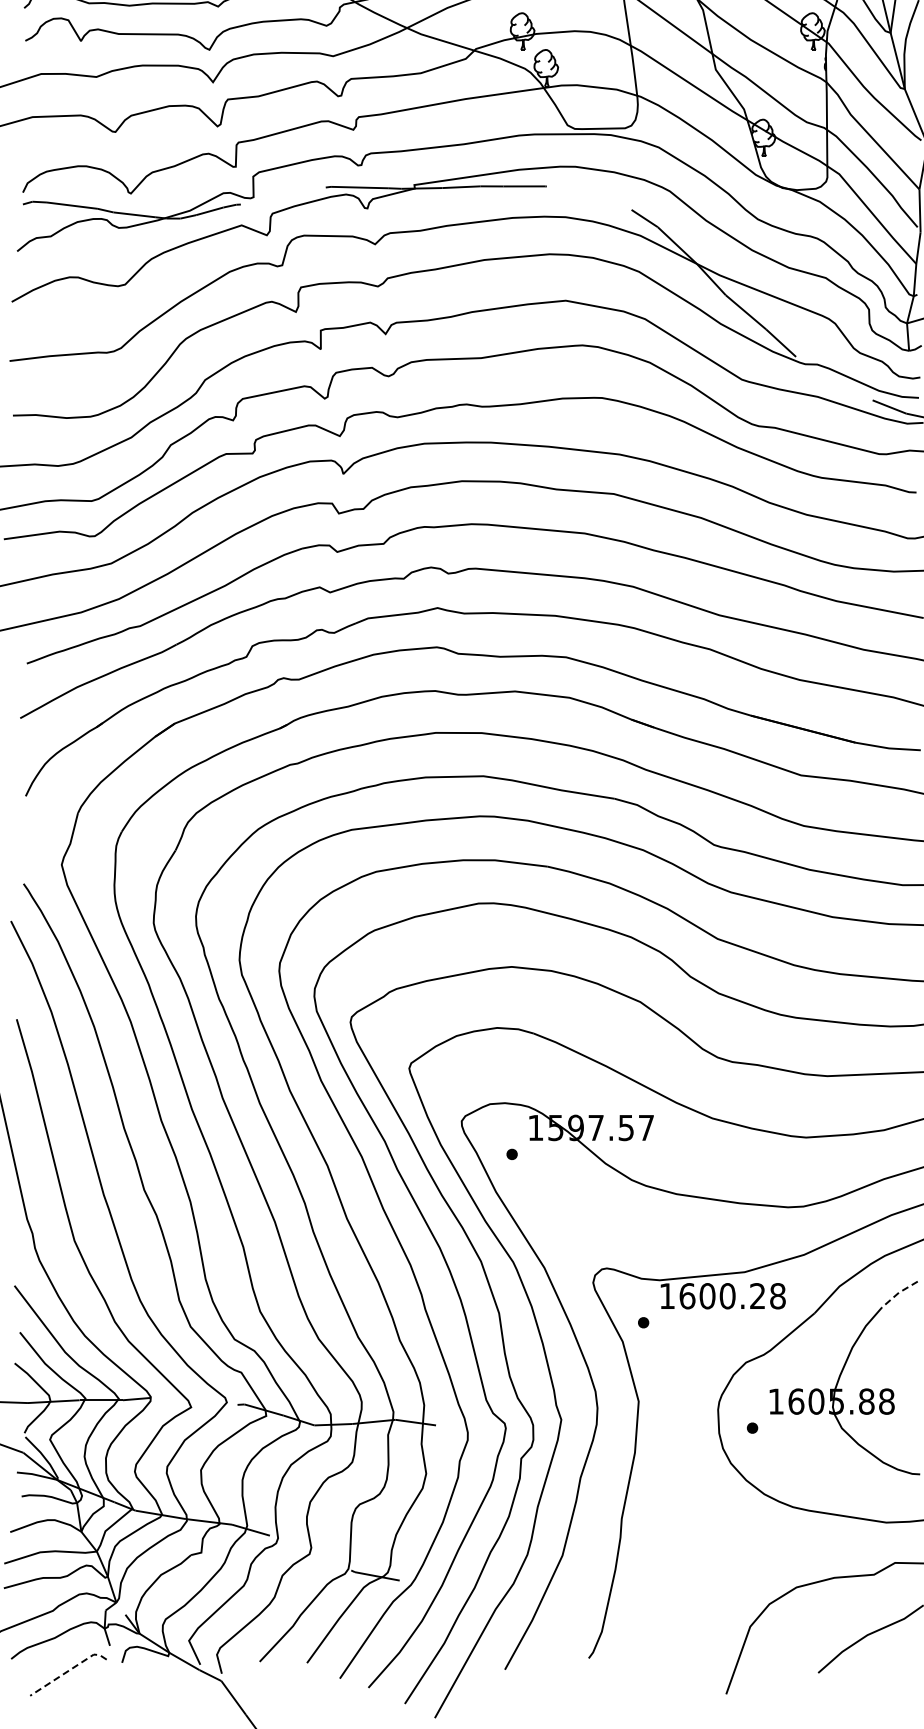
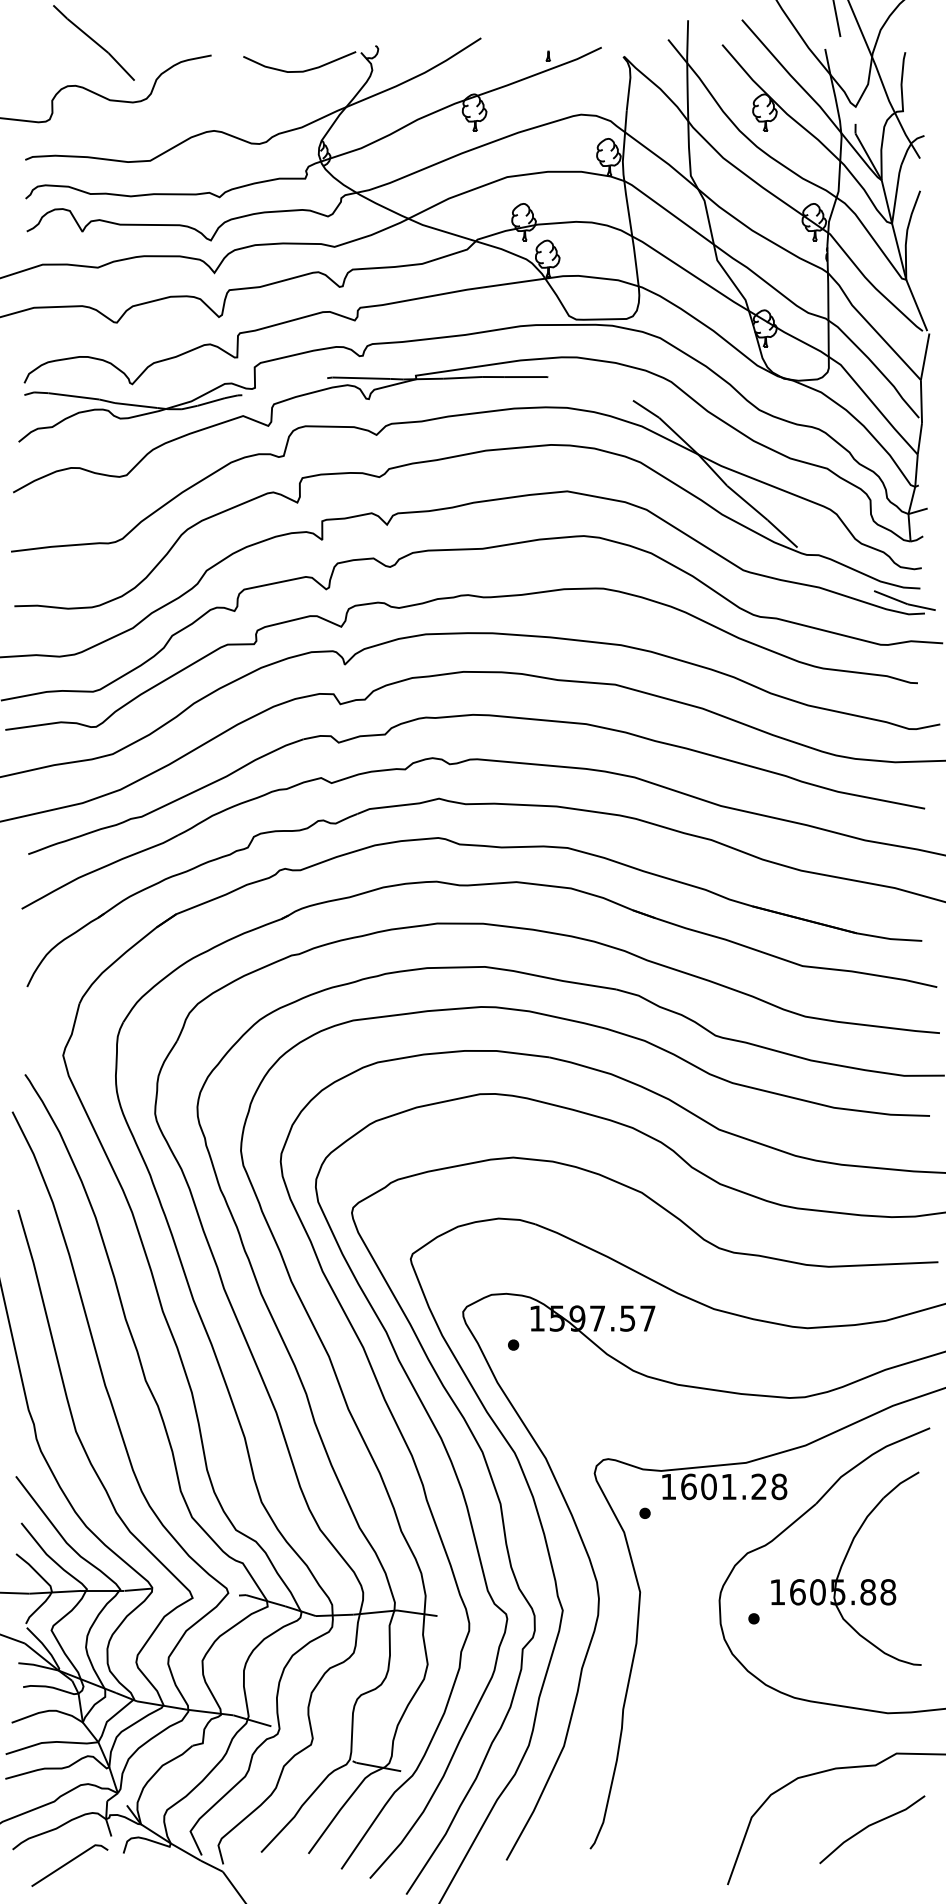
line: (899, 1292) -> (900, 1483), dashed -> solid
text: (728, 1295) -> (729, 1486), 1600.28 -> 1601.28
line: (70, 1669) -> (71, 1860), dashed -> solid

